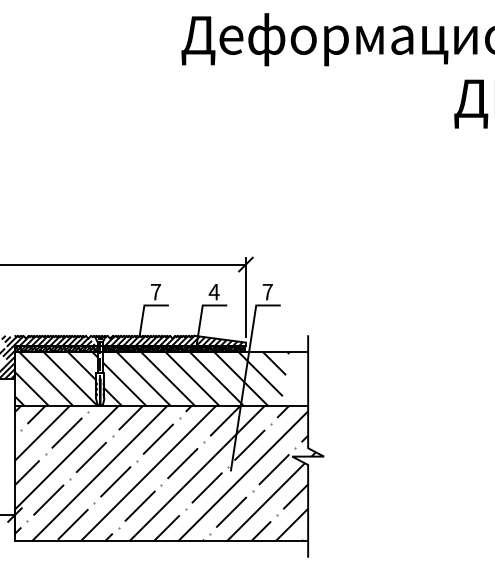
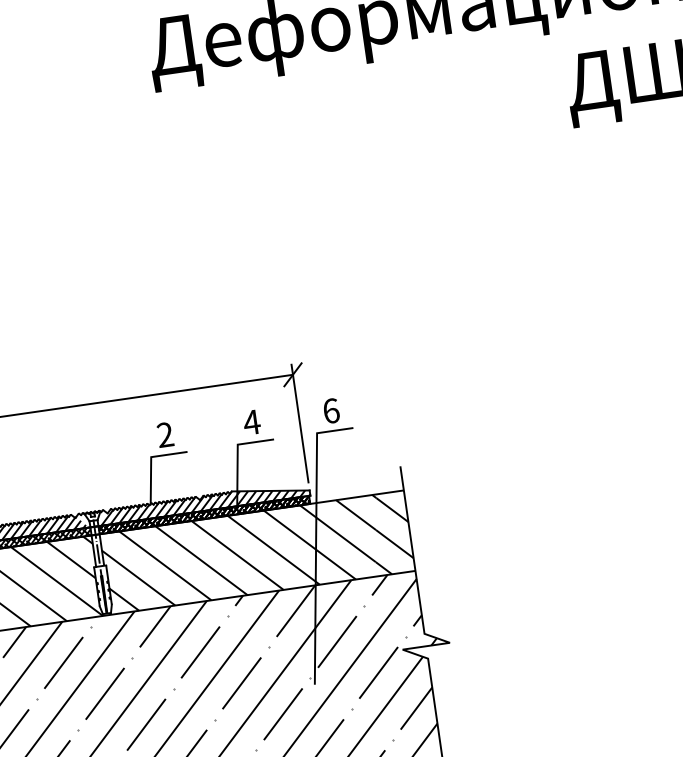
text: (155, 291) -> (164, 434), 7 -> 2
text: (267, 291) -> (330, 410), 7 -> 6
hatch: (295, 379) -> (391, 534), added

